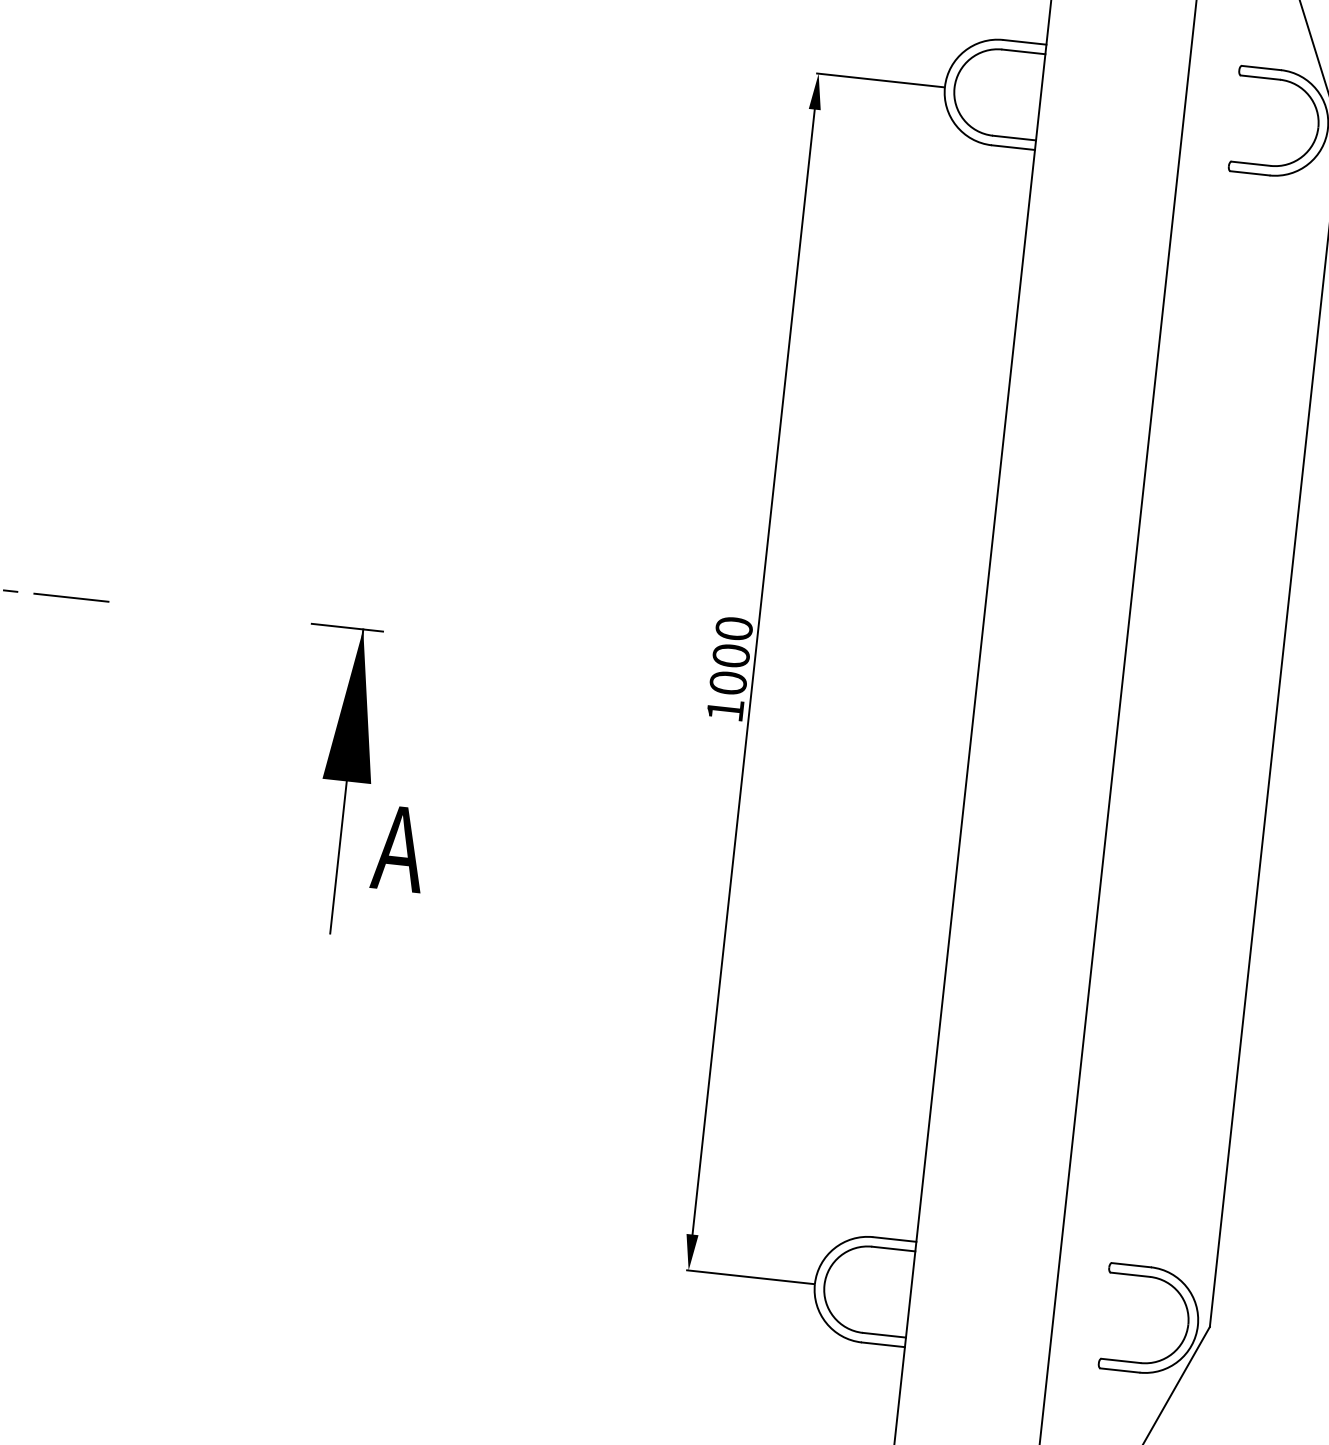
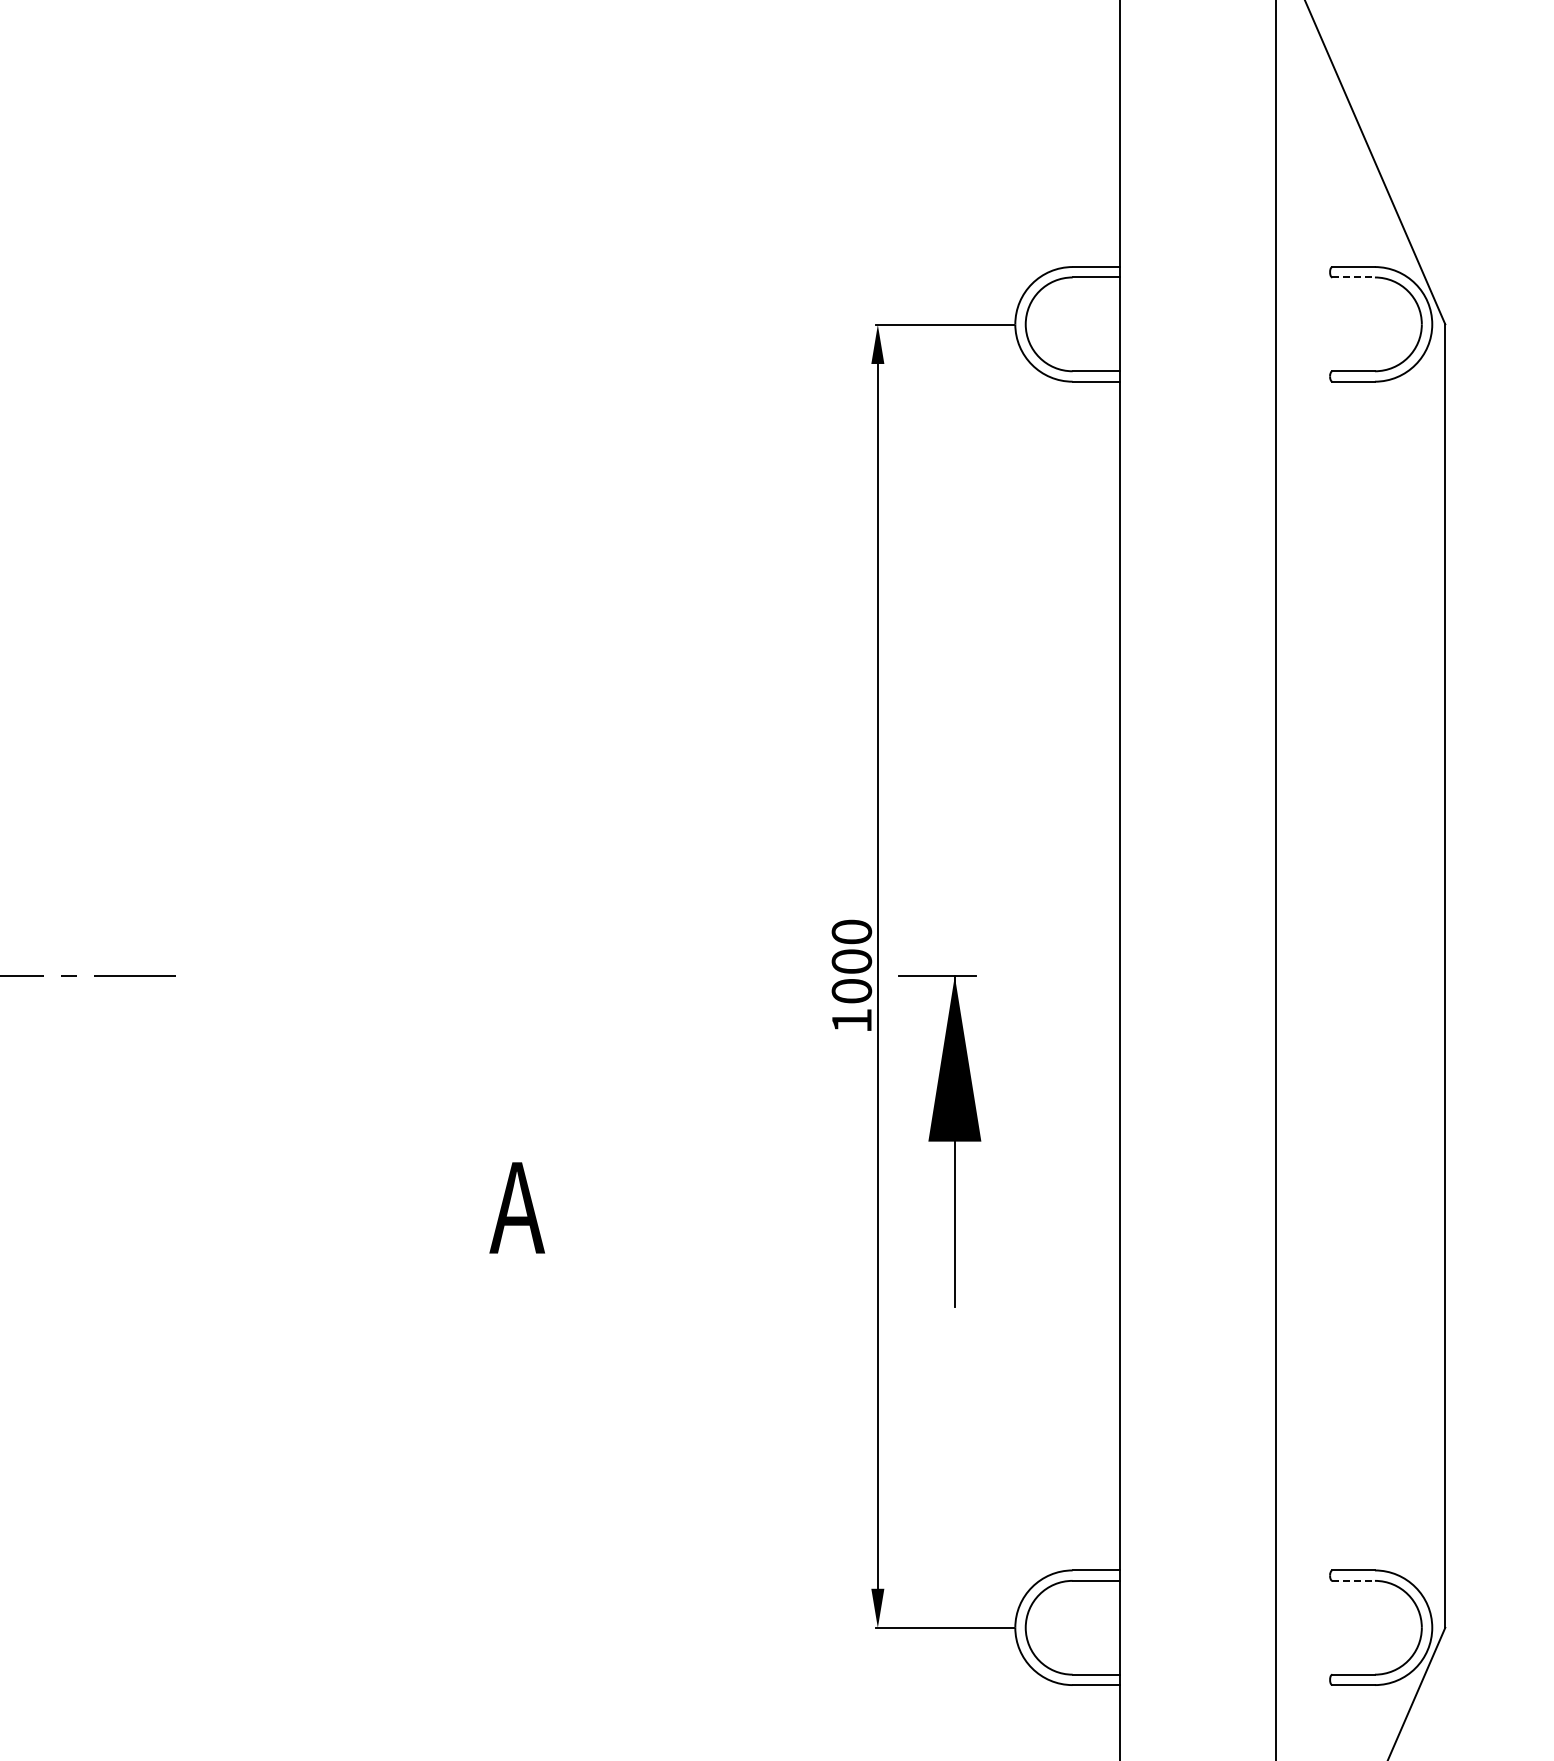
line: (1261, 77) -> (1354, 277), solid -> dashed
part: (332, 779) -> (939, 1141), moved
line: (1131, 1274) -> (1354, 1580), solid -> dashed

